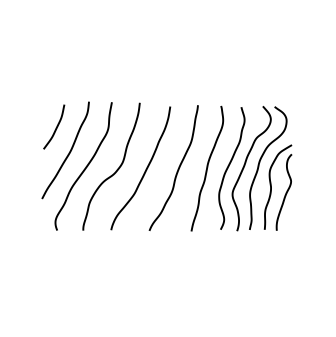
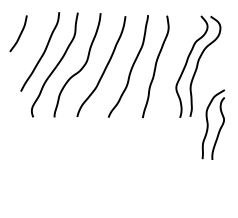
curve: (55, 127) -> (19, 34), moved
curve: (229, 166) -> (173, 65), removed
part: (277, 187) -> (212, 124), moved

